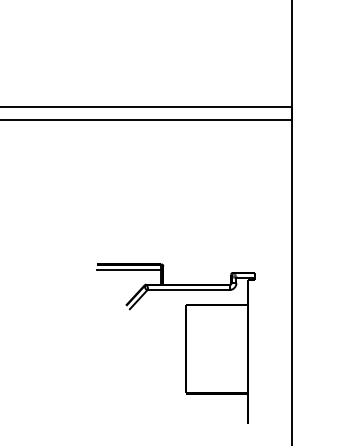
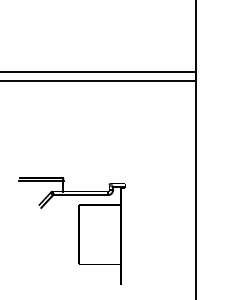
part: (185, 342) -> (78, 230), moved

